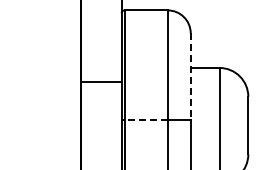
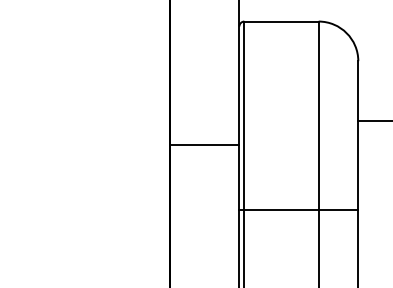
line: (190, 77) -> (357, 137), dashed -> solid
line: (146, 119) -> (282, 209), dashed -> solid

